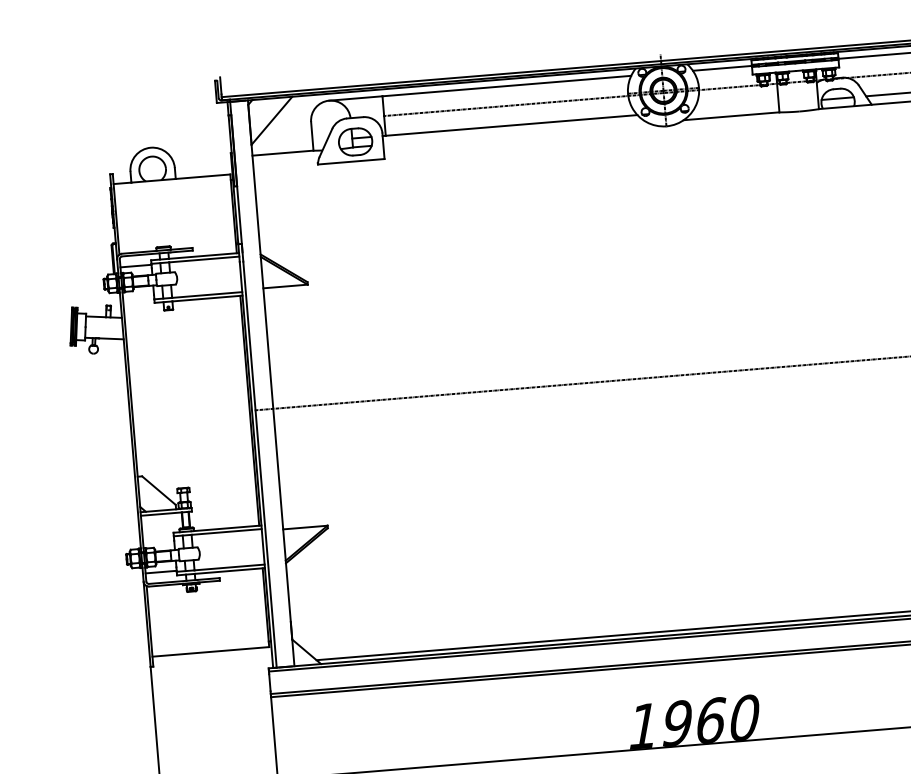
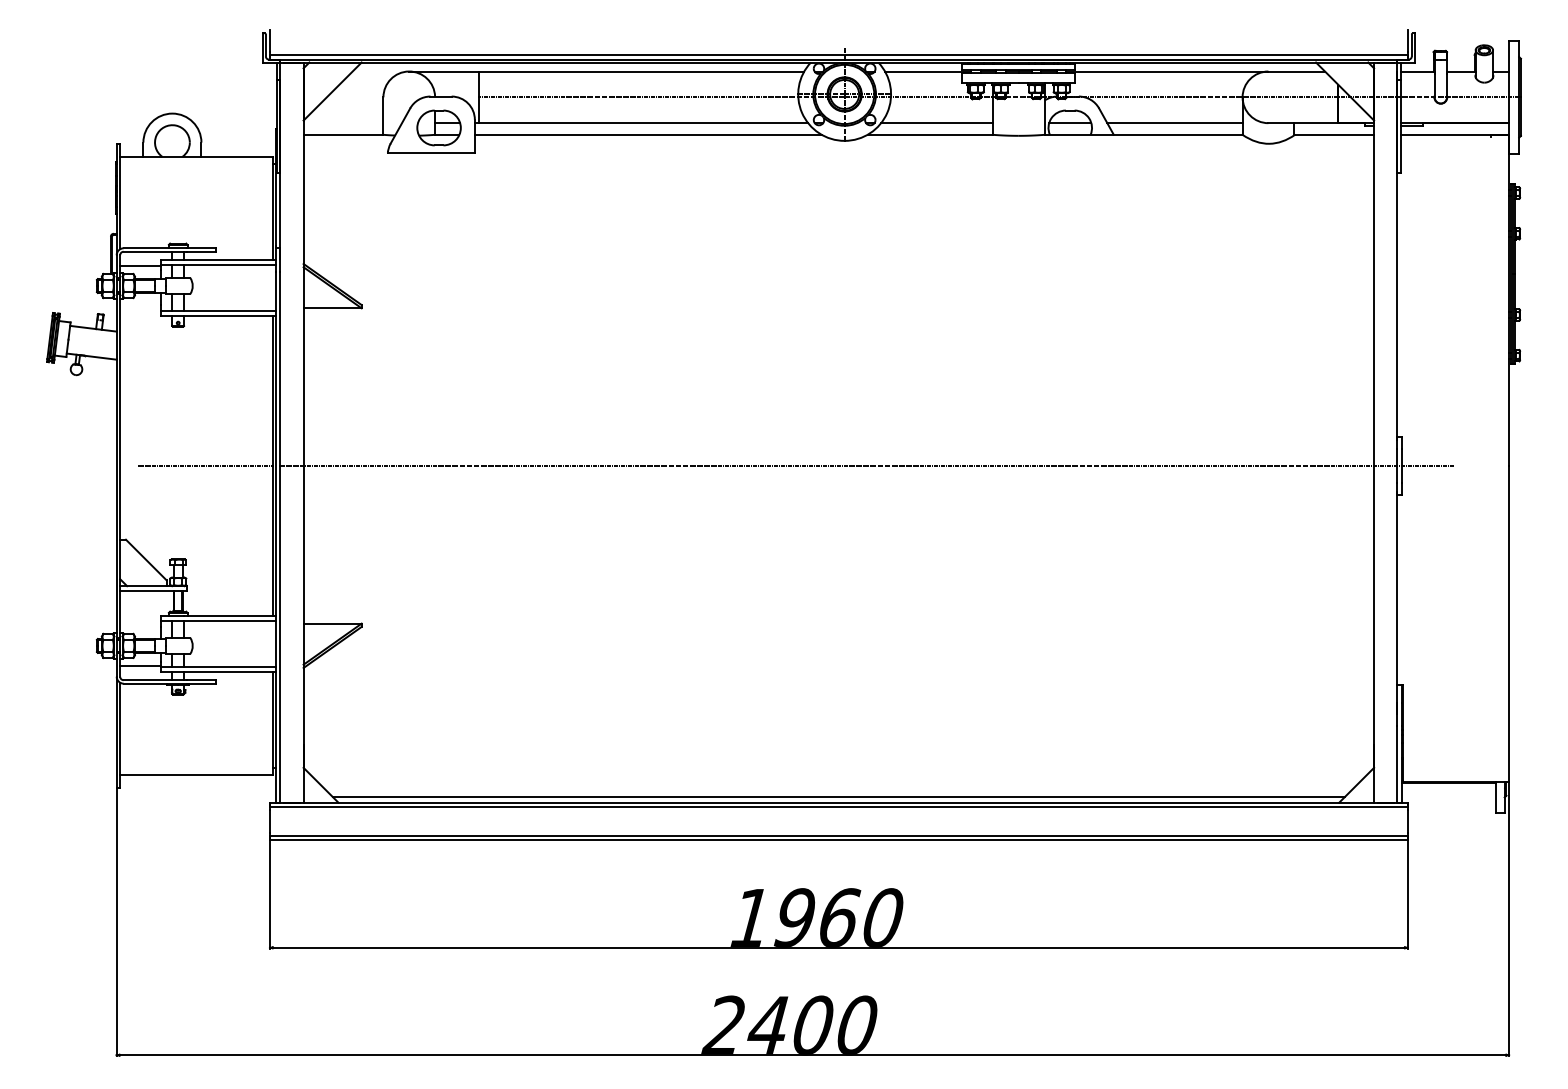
line: (735, 107) -> (936, 123), added
line: (515, 133) -> (647, 134), added
line: (199, 414) -> (206, 465), added

